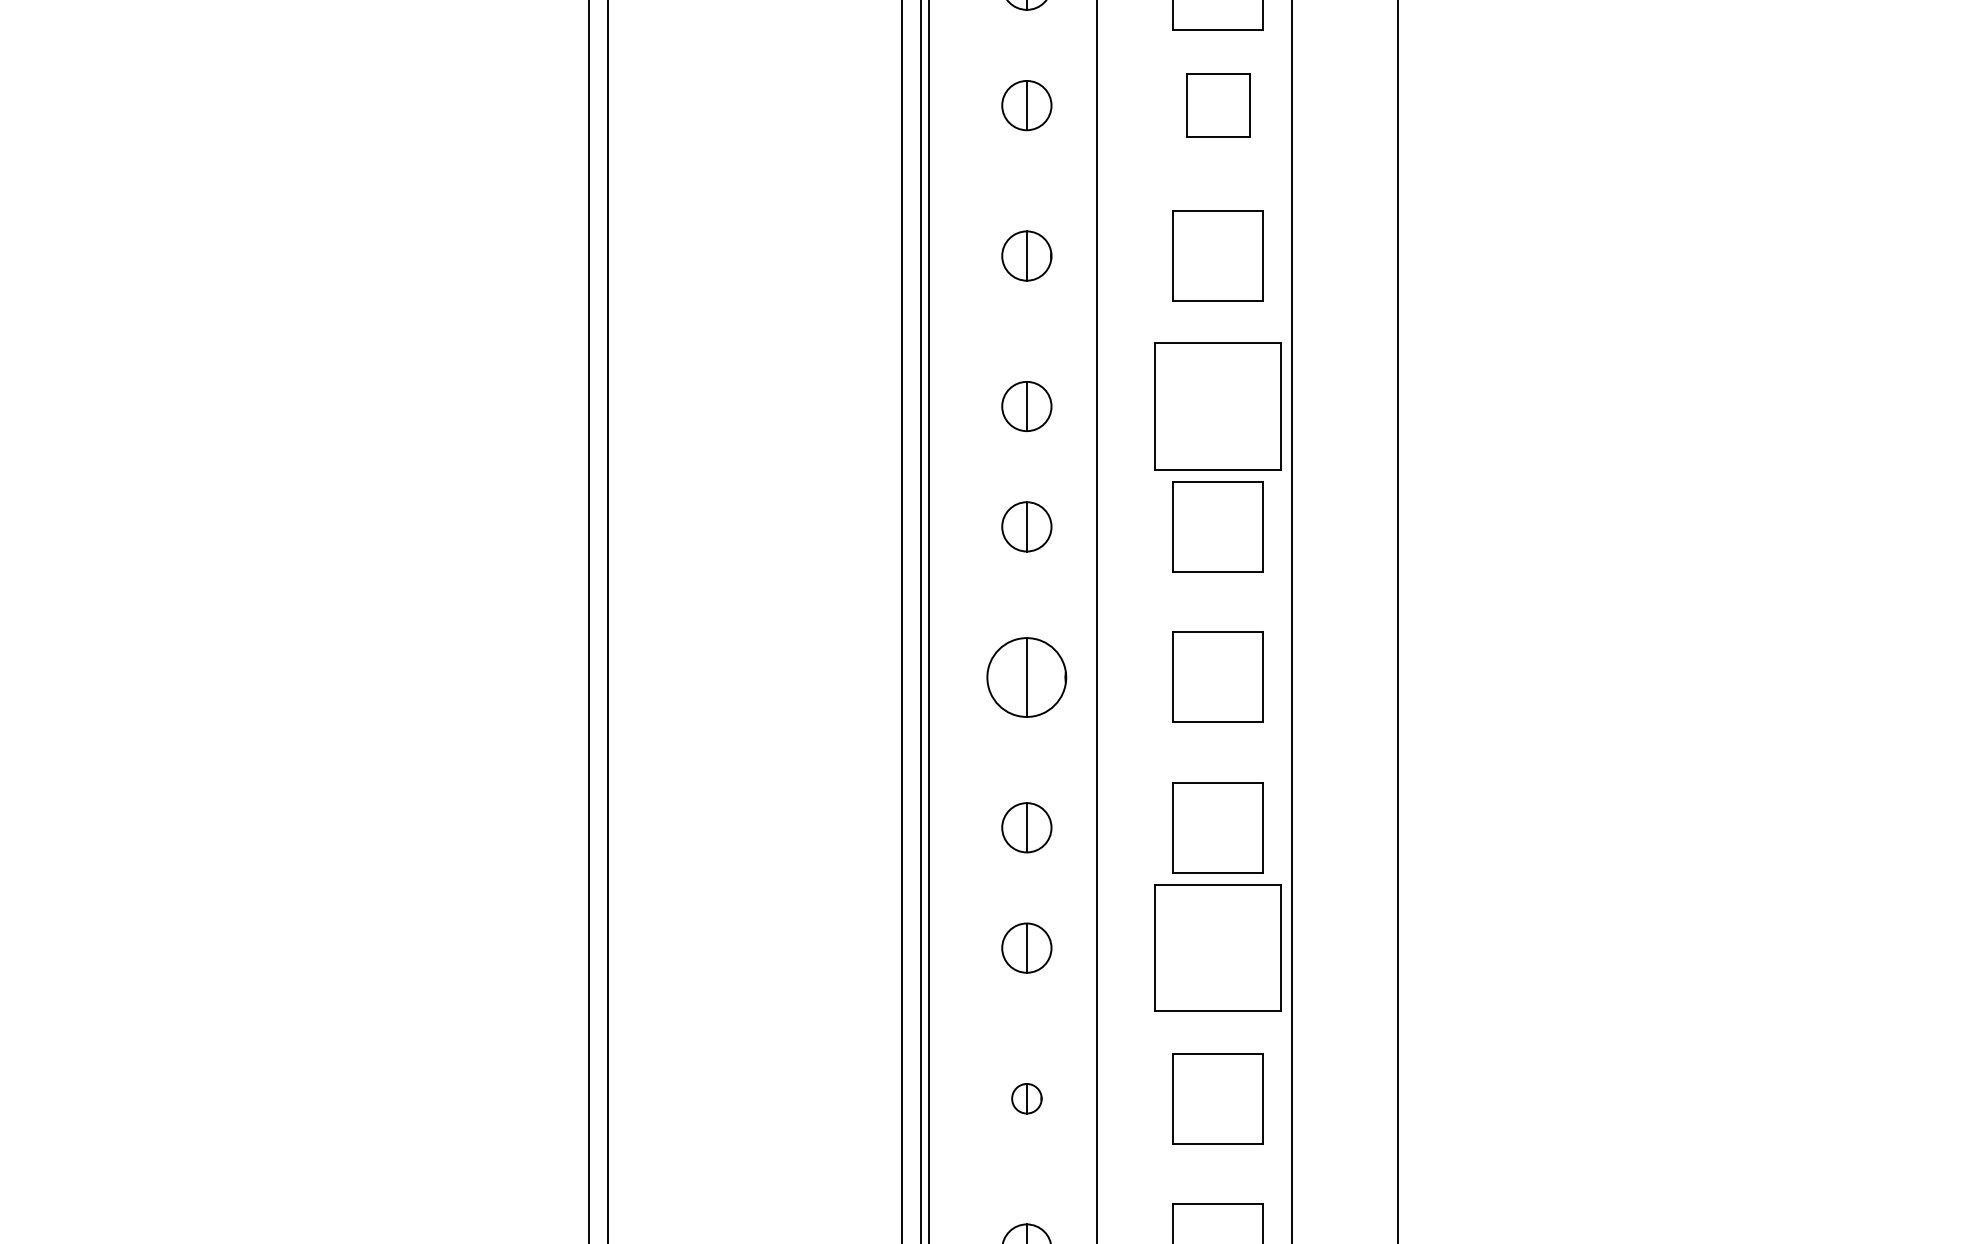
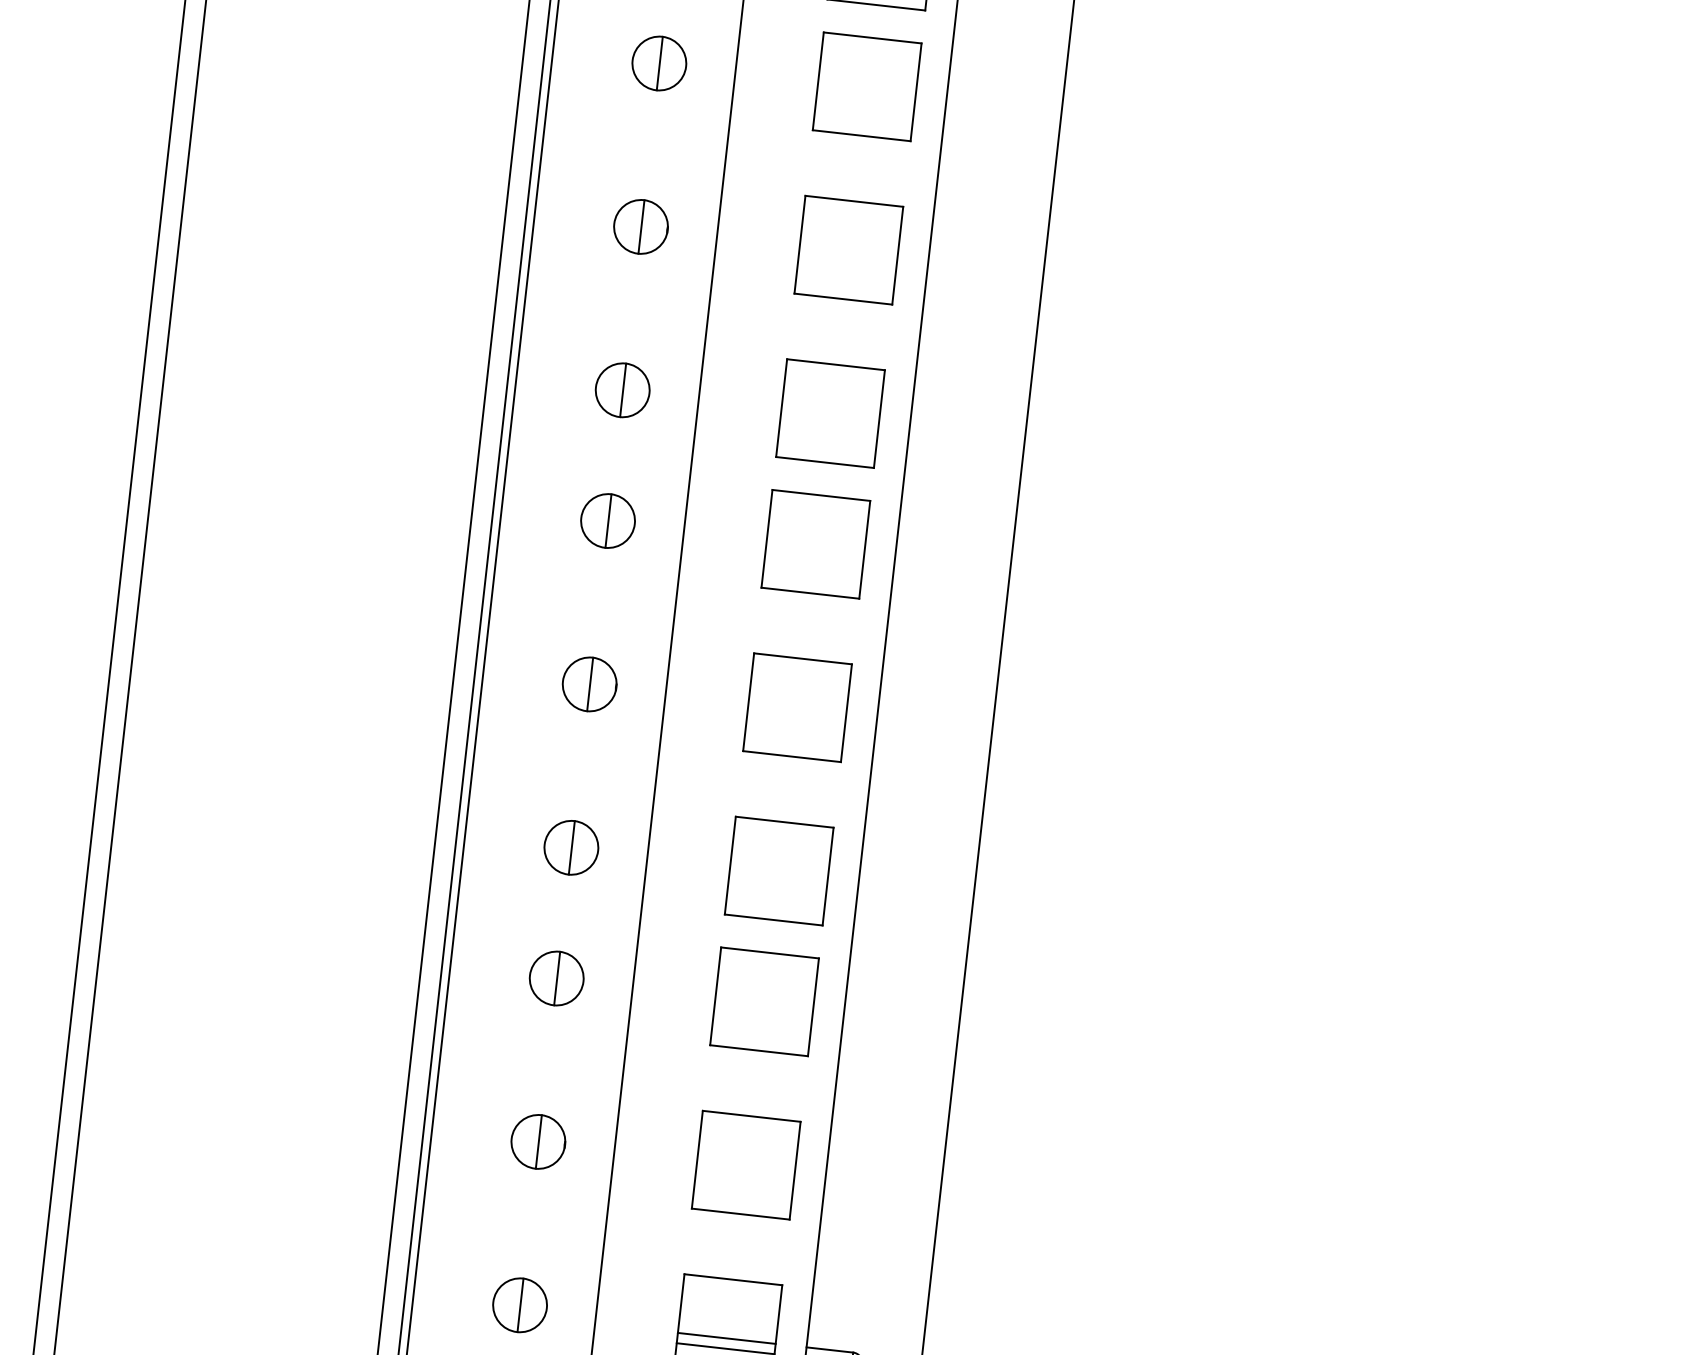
part: (1217, 105) -> (866, 86), size x1.43
part: (1217, 406) -> (829, 413), size x0.71
part: (1026, 676) -> (589, 683), size x0.62
part: (1217, 947) -> (763, 1001), size x0.71
part: (1026, 1098) -> (538, 1141), size x1.67

